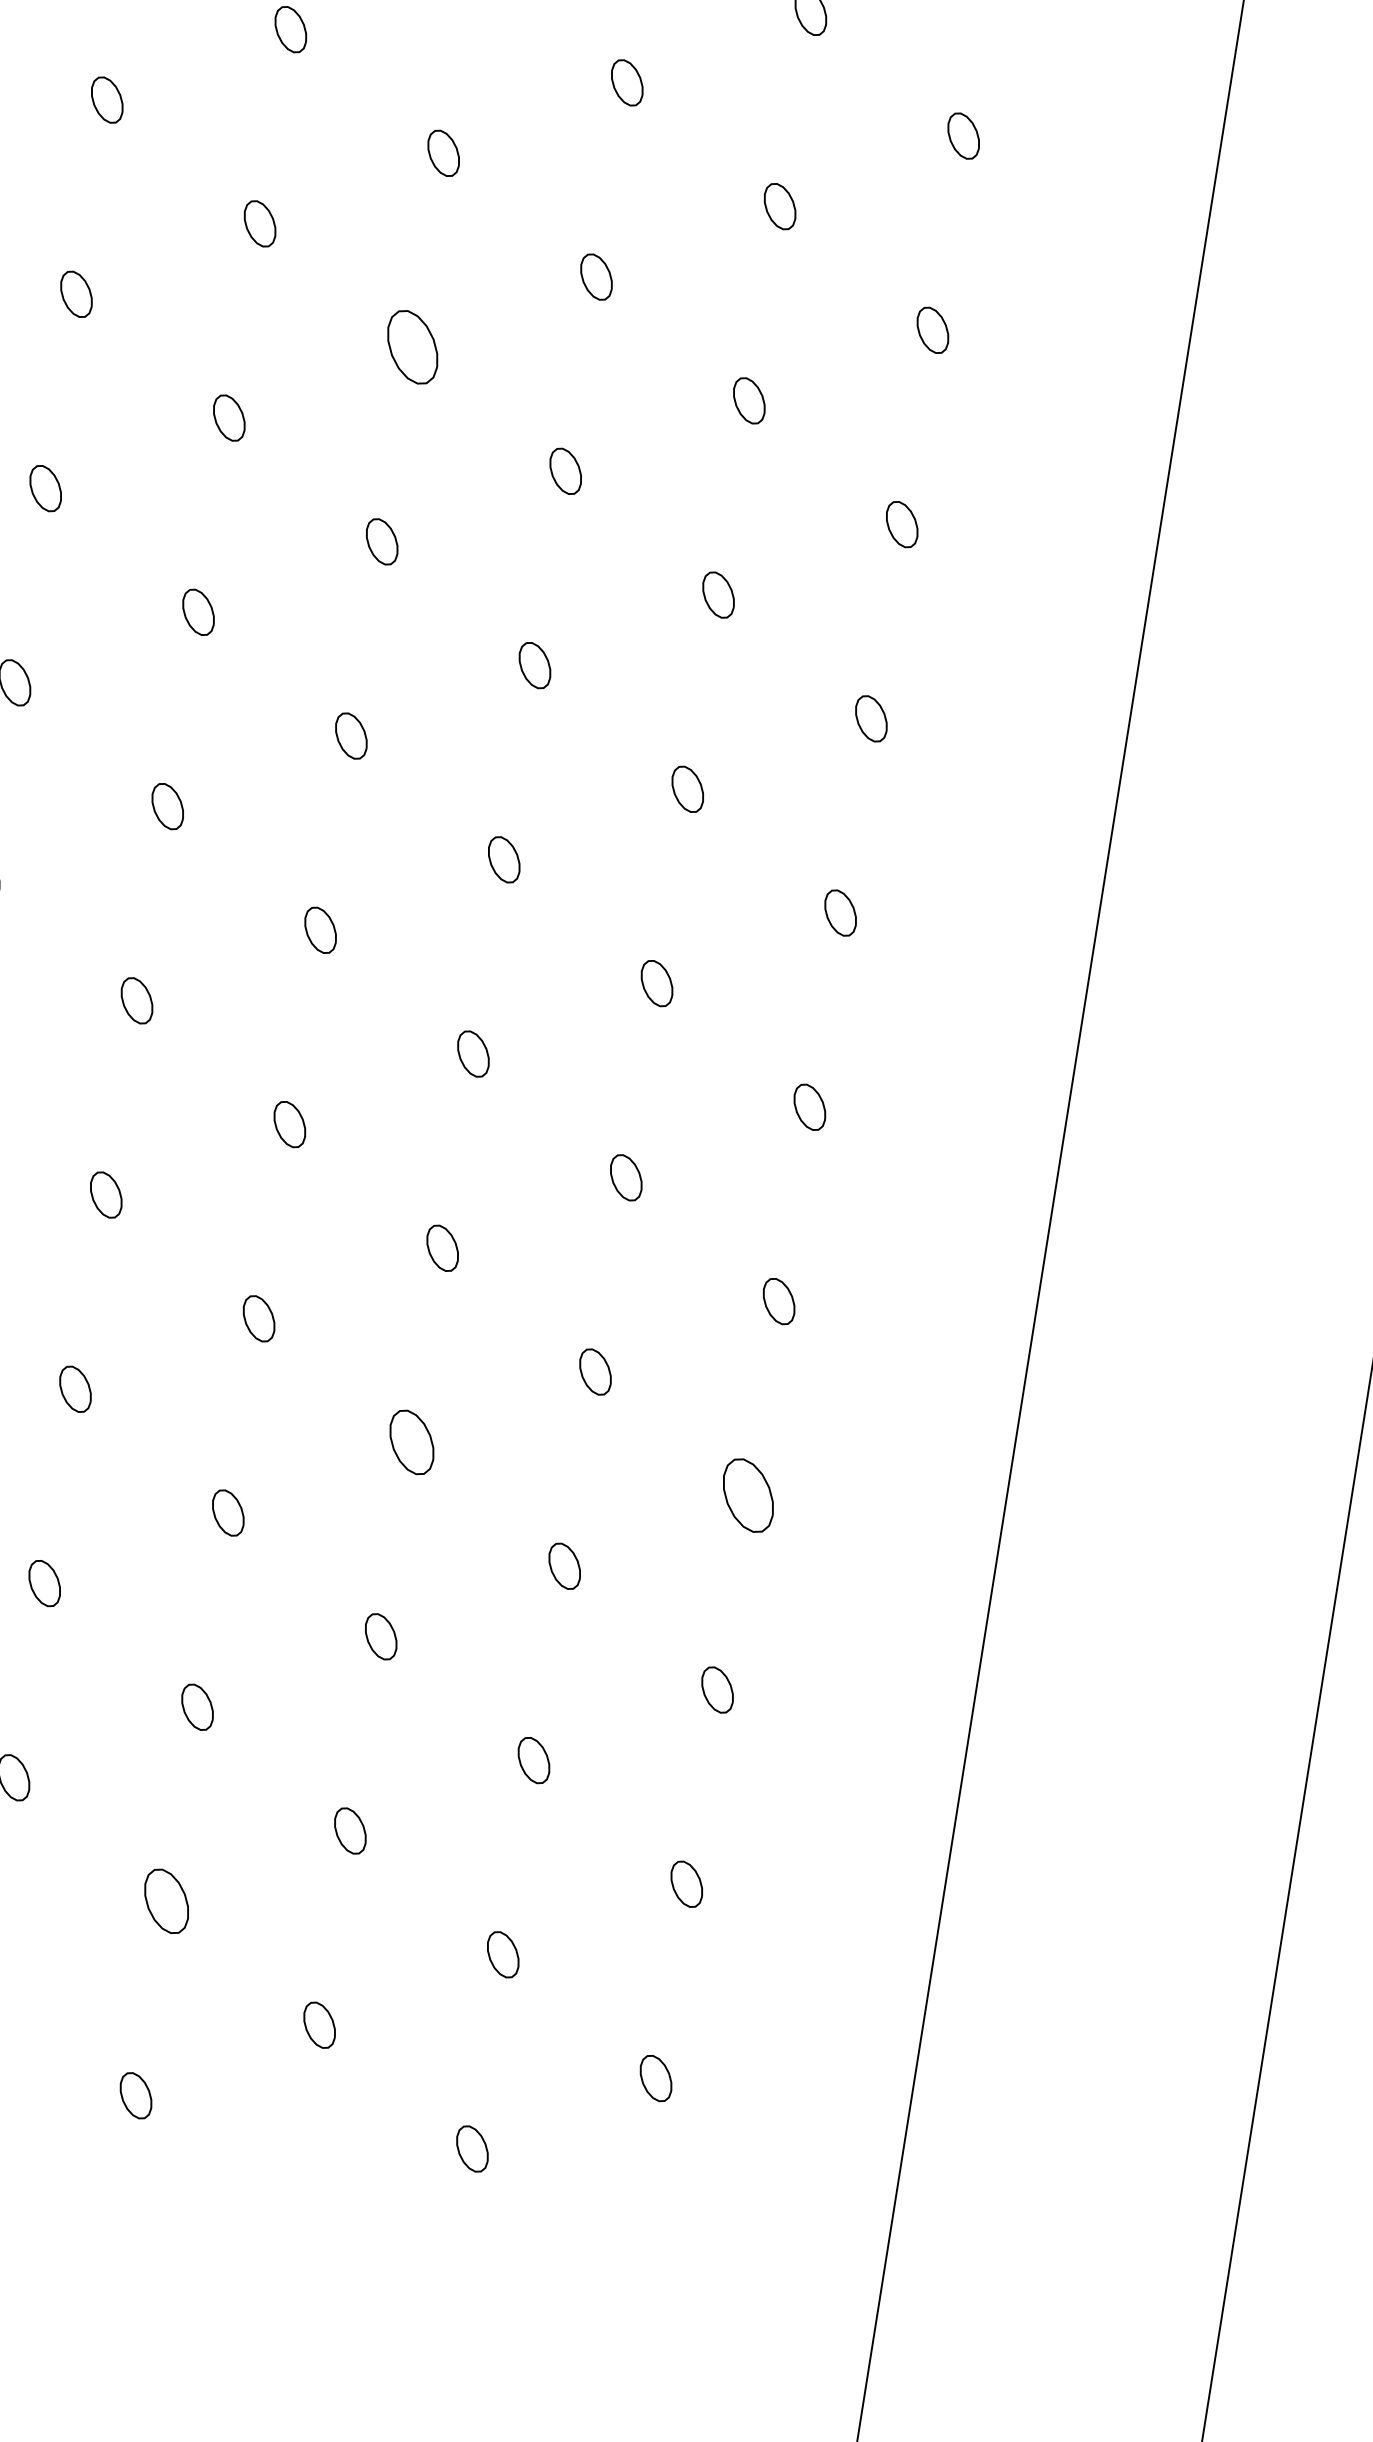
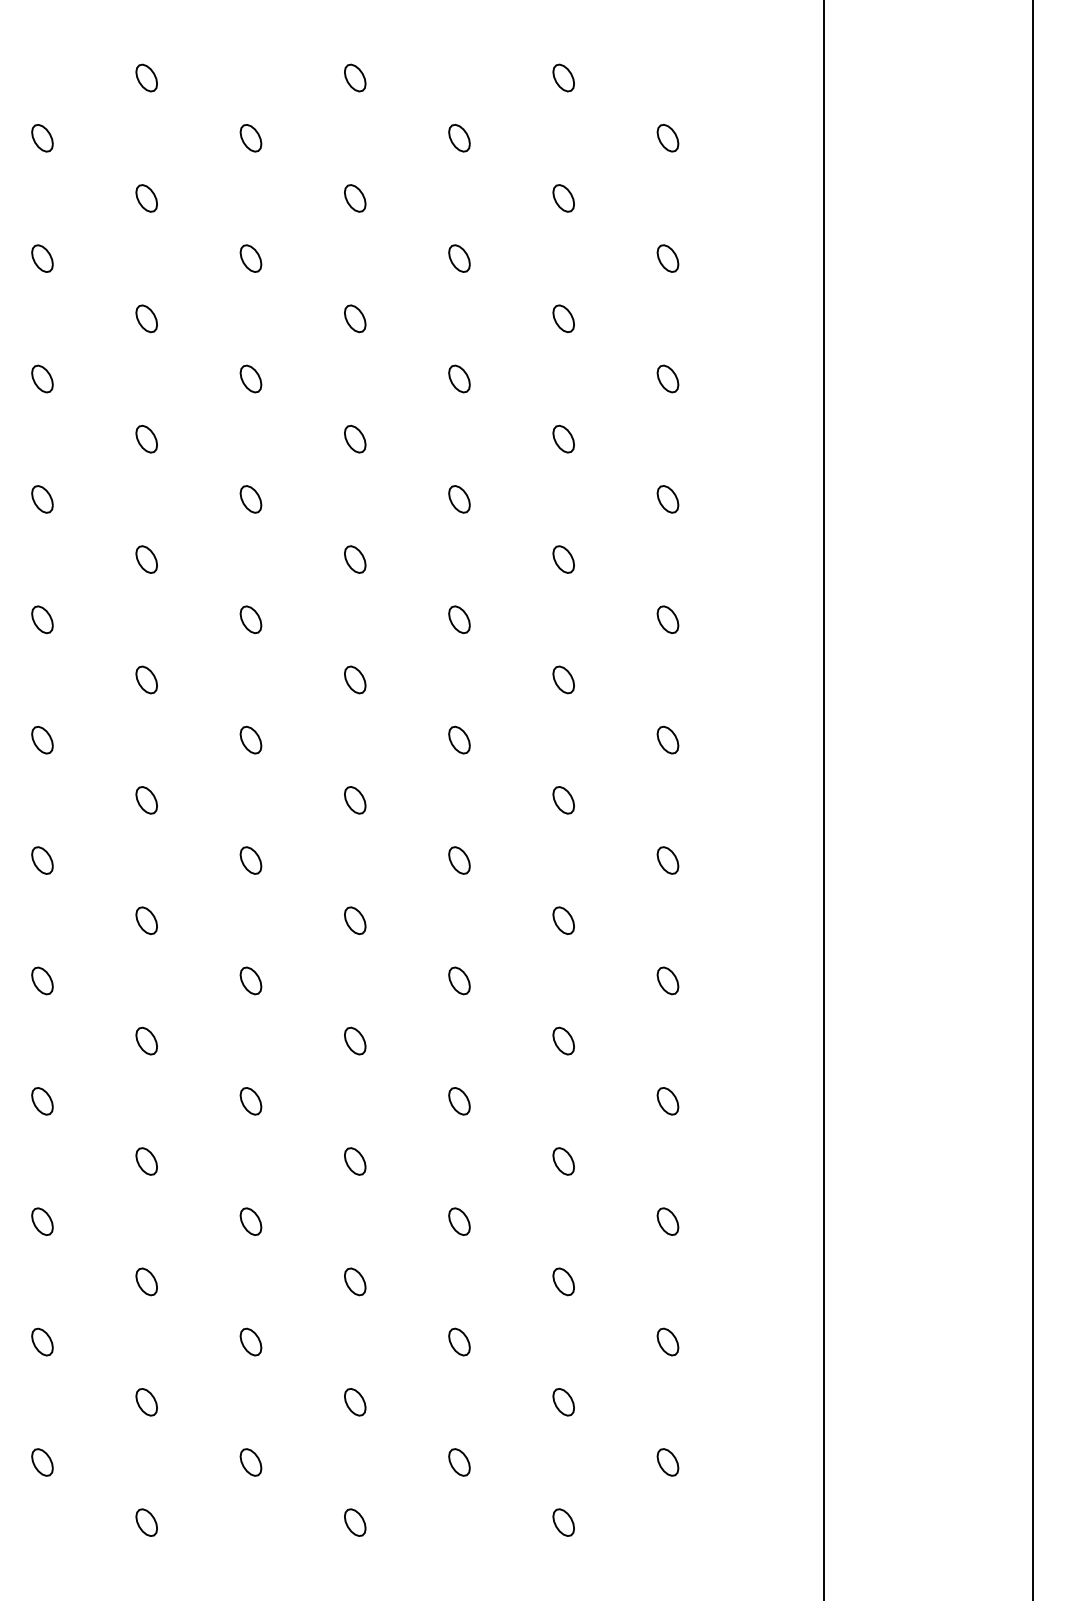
part: (413, 348) -> (355, 439), size x0.62
part: (411, 1442) -> (459, 1101), size x0.71
part: (747, 1496) -> (667, 1101), size x0.62
part: (167, 1901) -> (355, 1402), size x0.71

